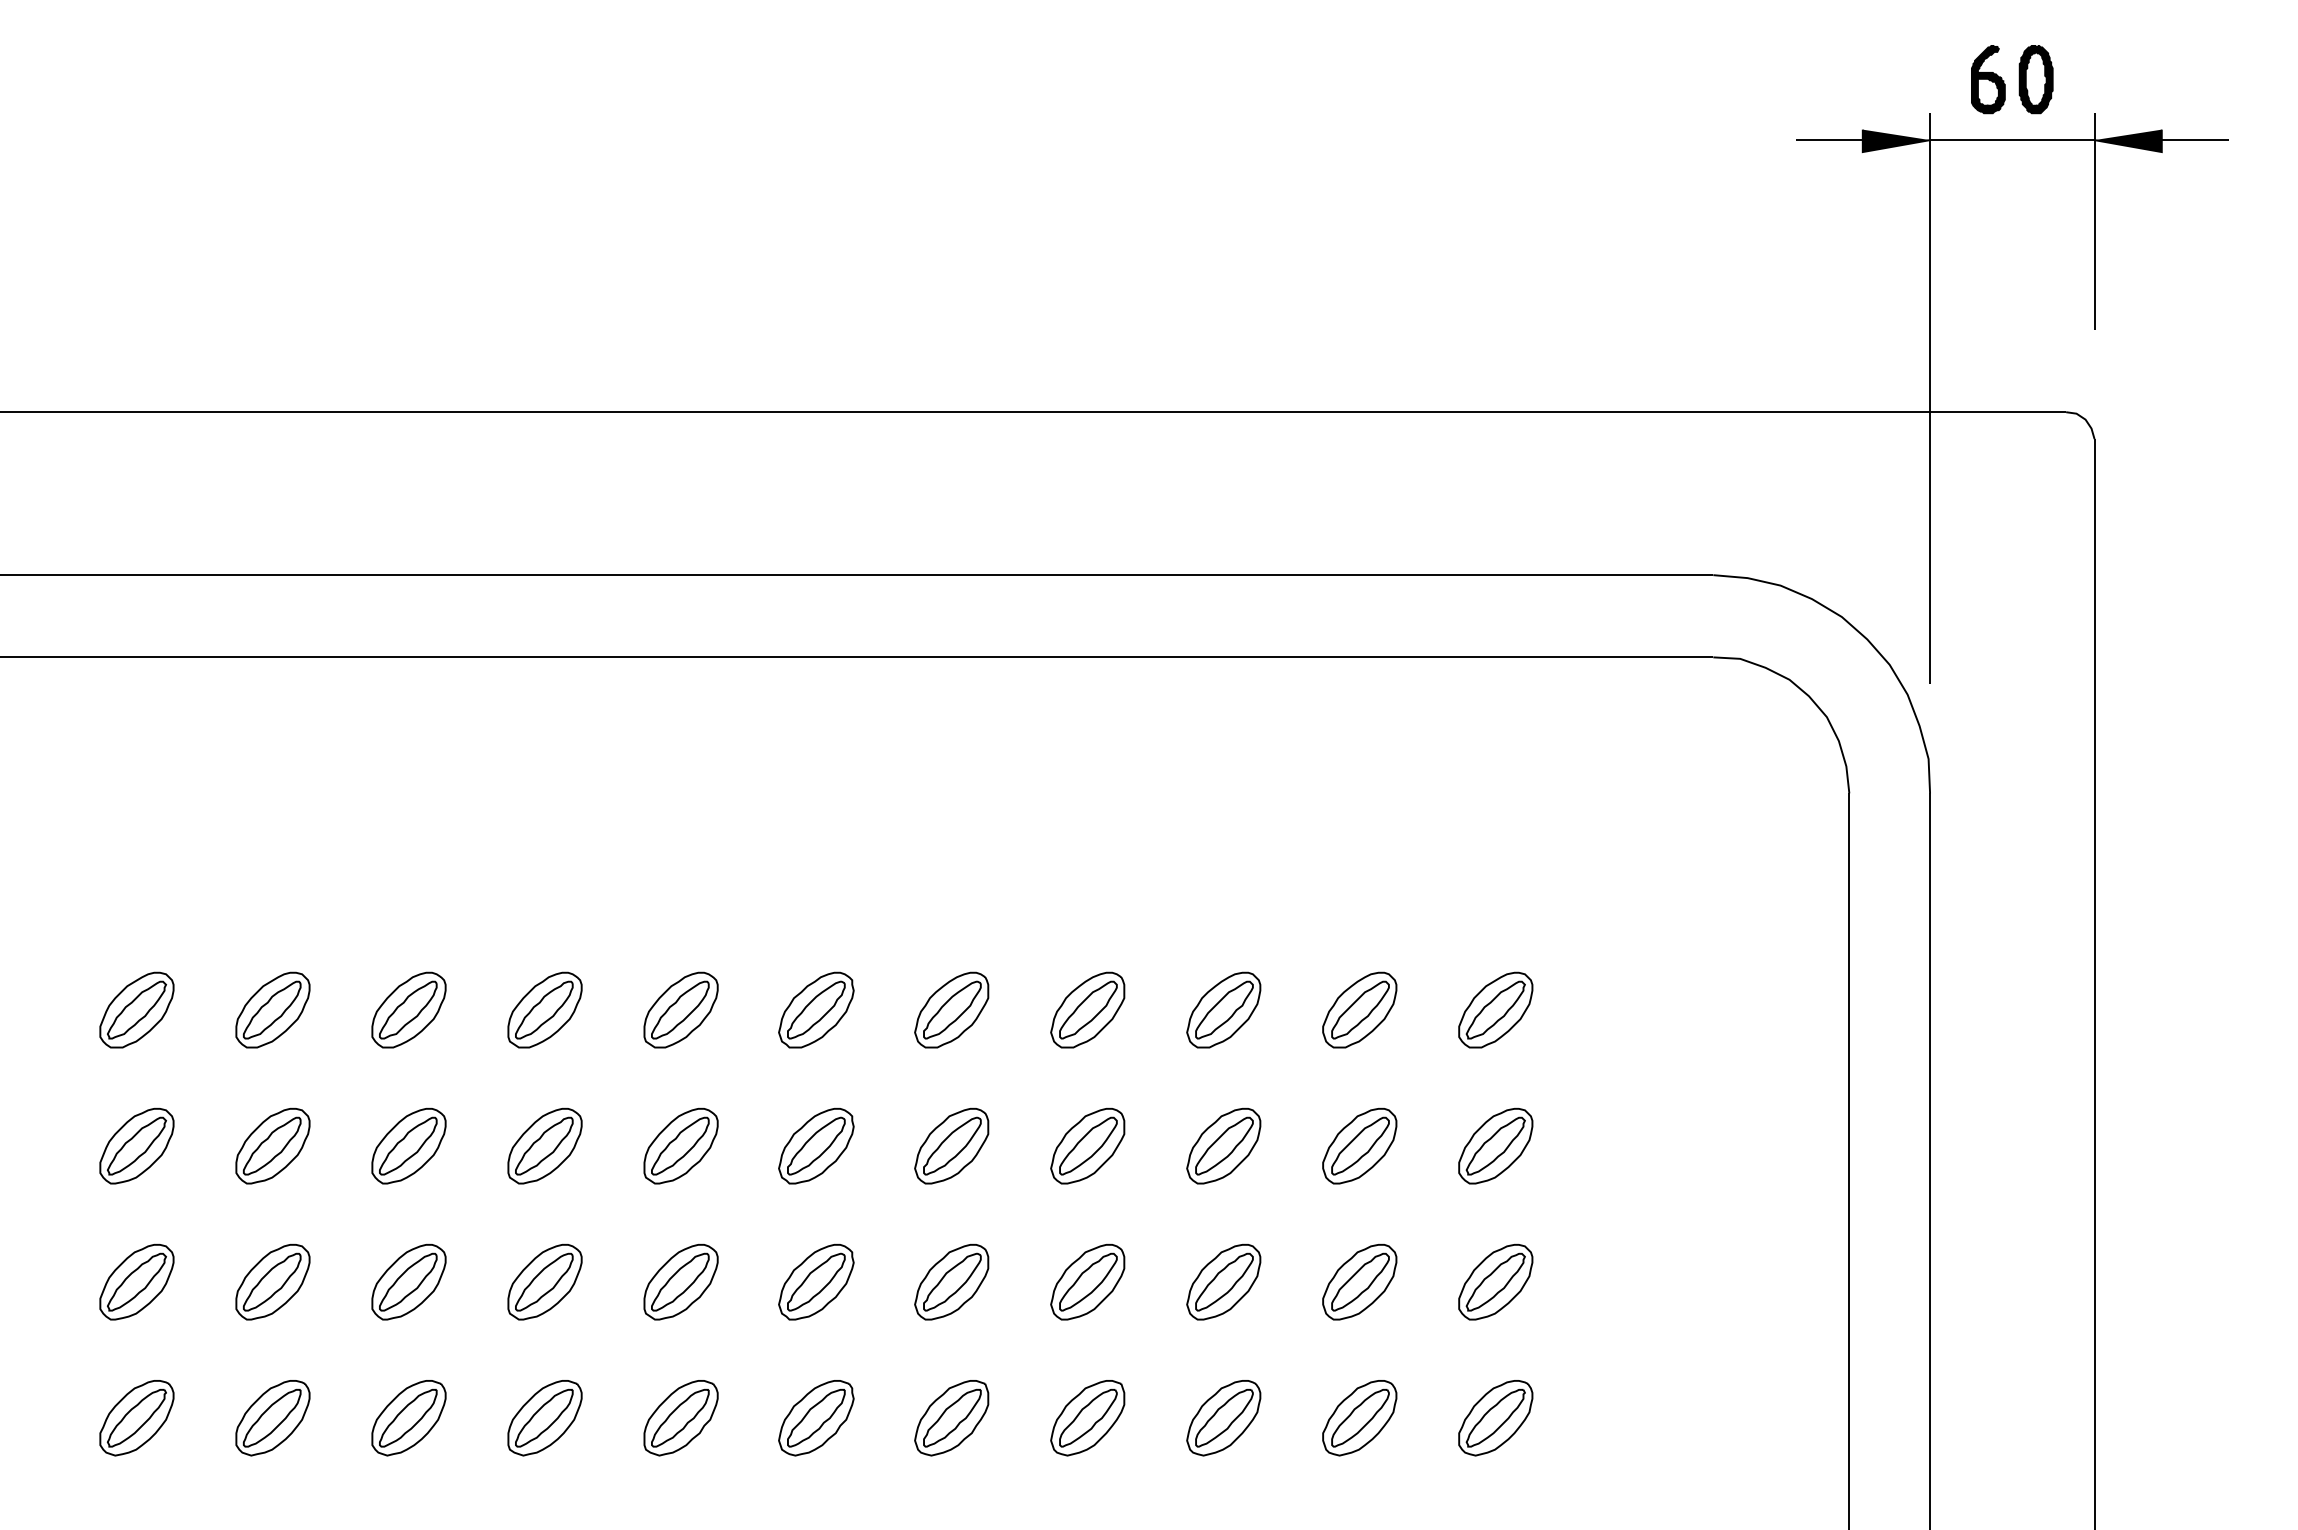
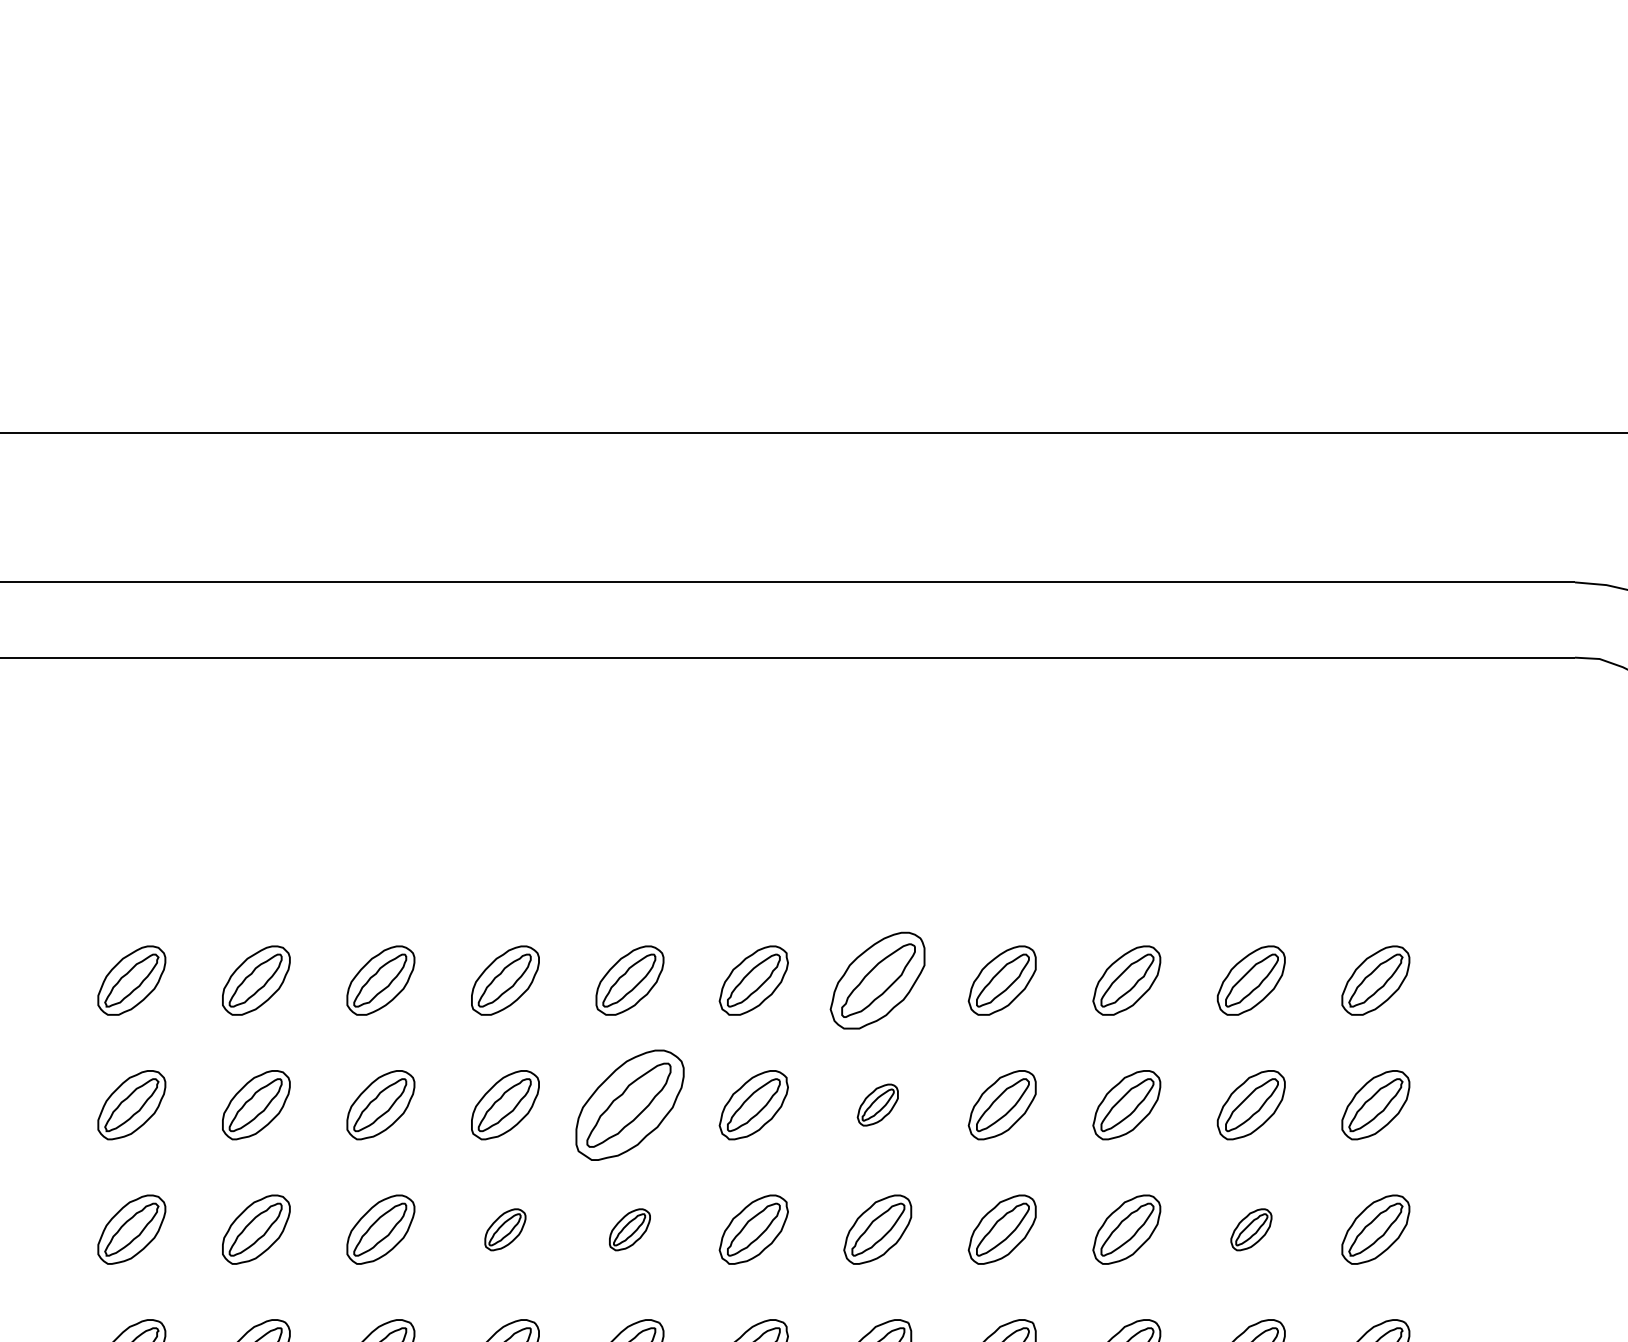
part: (951, 1009) -> (877, 980), size x1.4
part: (680, 1145) -> (629, 1104), size x1.6
part: (951, 1145) -> (877, 1104), size x0.6
part: (544, 1282) -> (504, 1229), size x0.6
part: (680, 1282) -> (629, 1229), size x0.6
part: (1359, 1282) -> (1251, 1229), size x0.6

